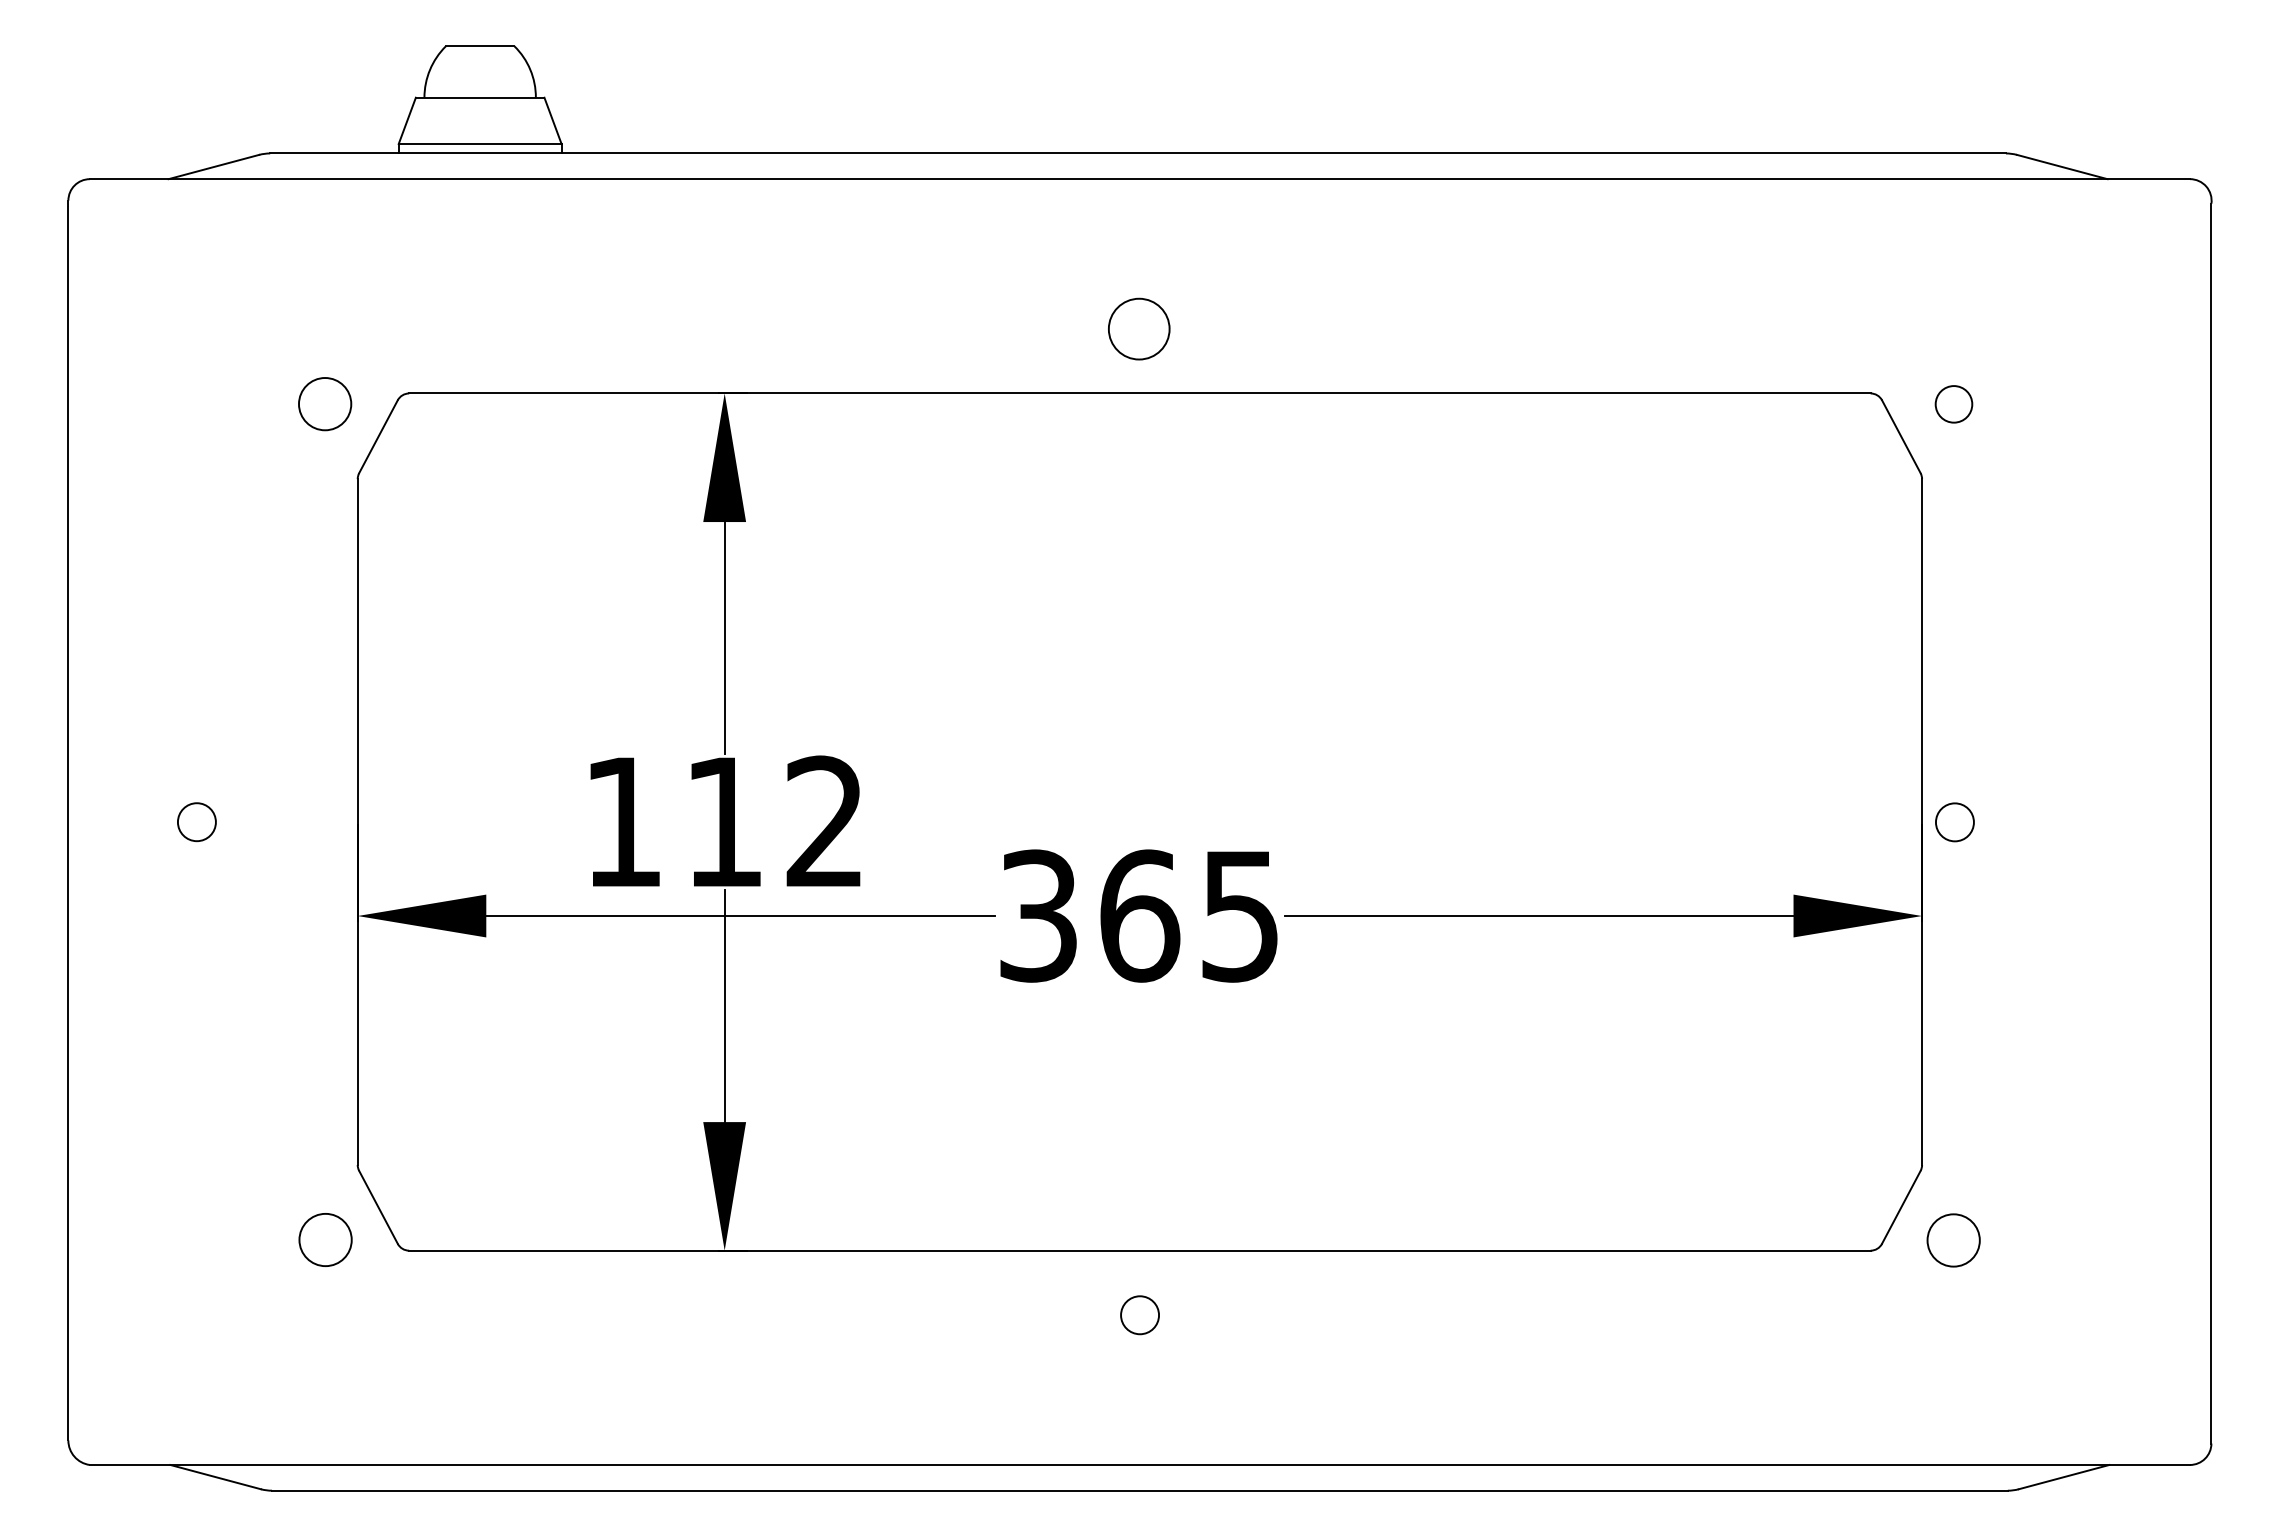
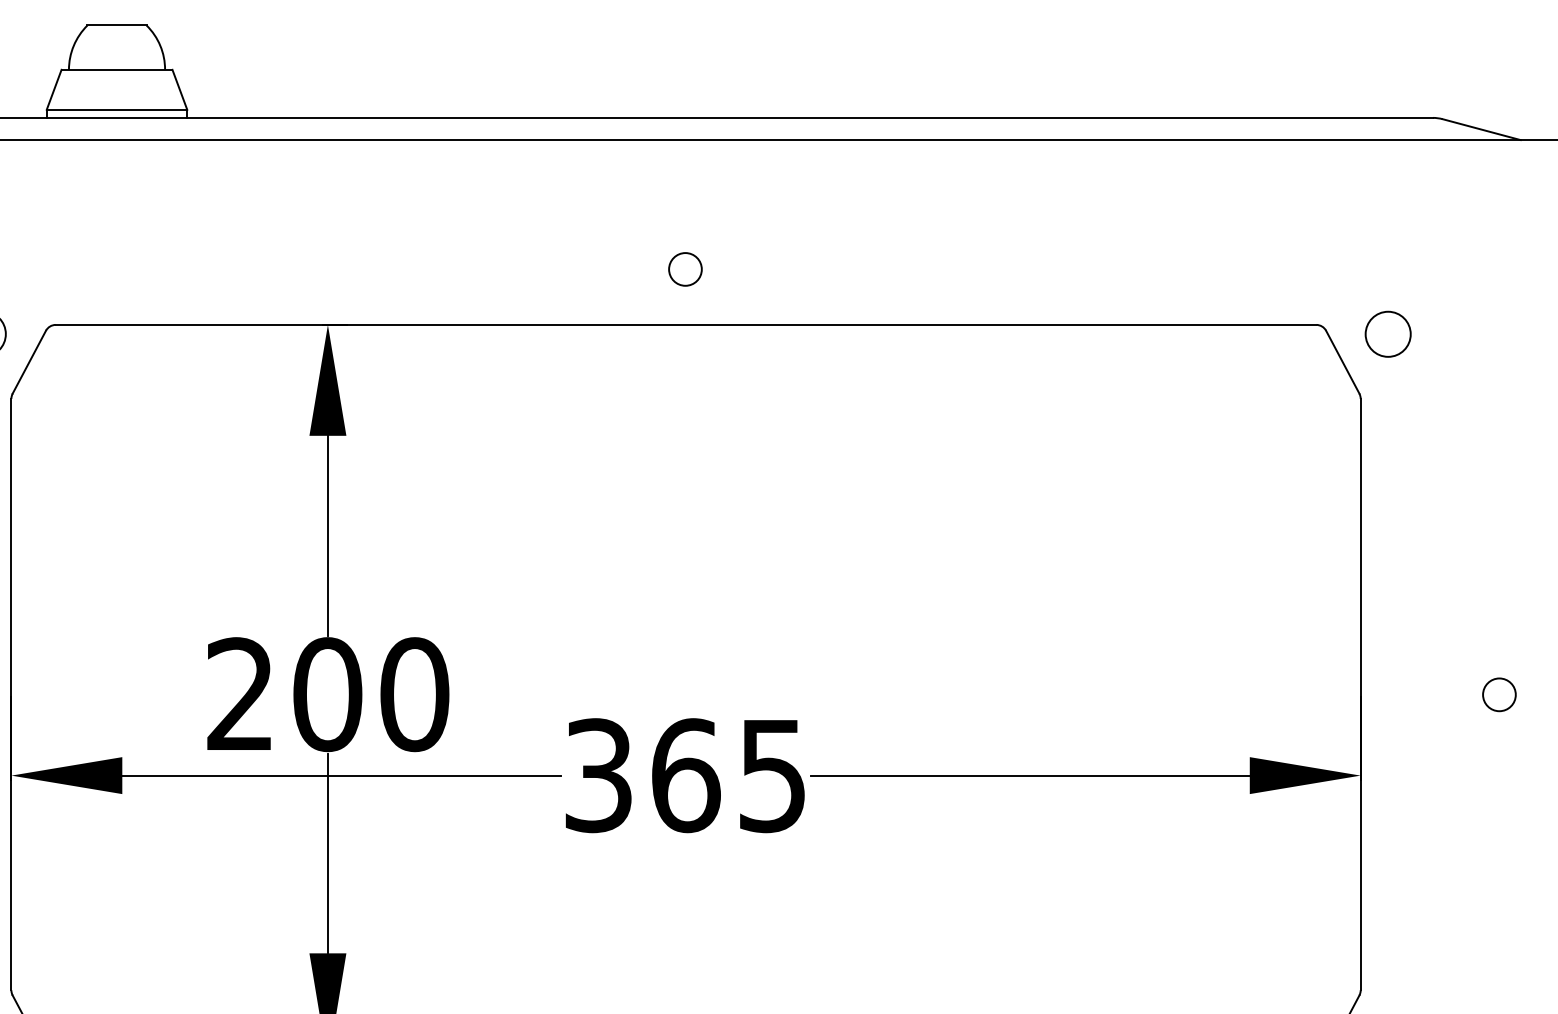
circle: (1139, 329) -> (685, 269), size x0.62
circle: (1953, 404) -> (1387, 334), size x1.43
text: (725, 821) -> (328, 694), 112 -> 200
circle: (1954, 822) -> (1499, 694), moved

